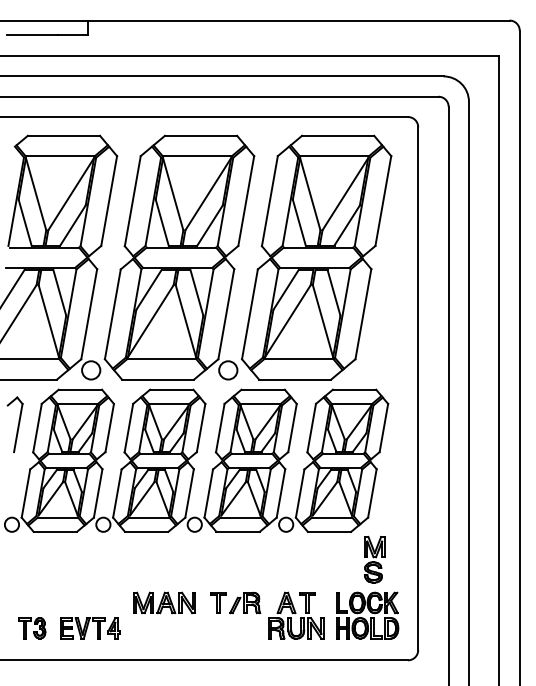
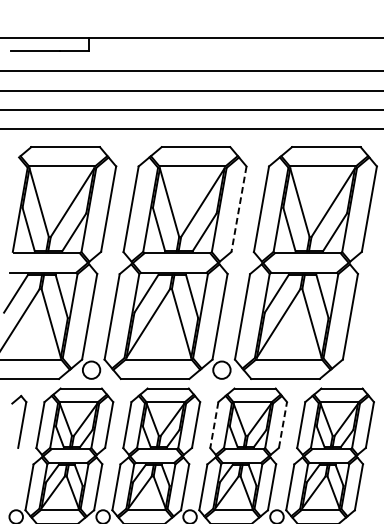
line: (246, 201) -> (239, 209), solid -> dashed
line: (292, 427) -> (282, 424), solid -> dashed
line: (220, 428) -> (214, 425), solid -> dashed

